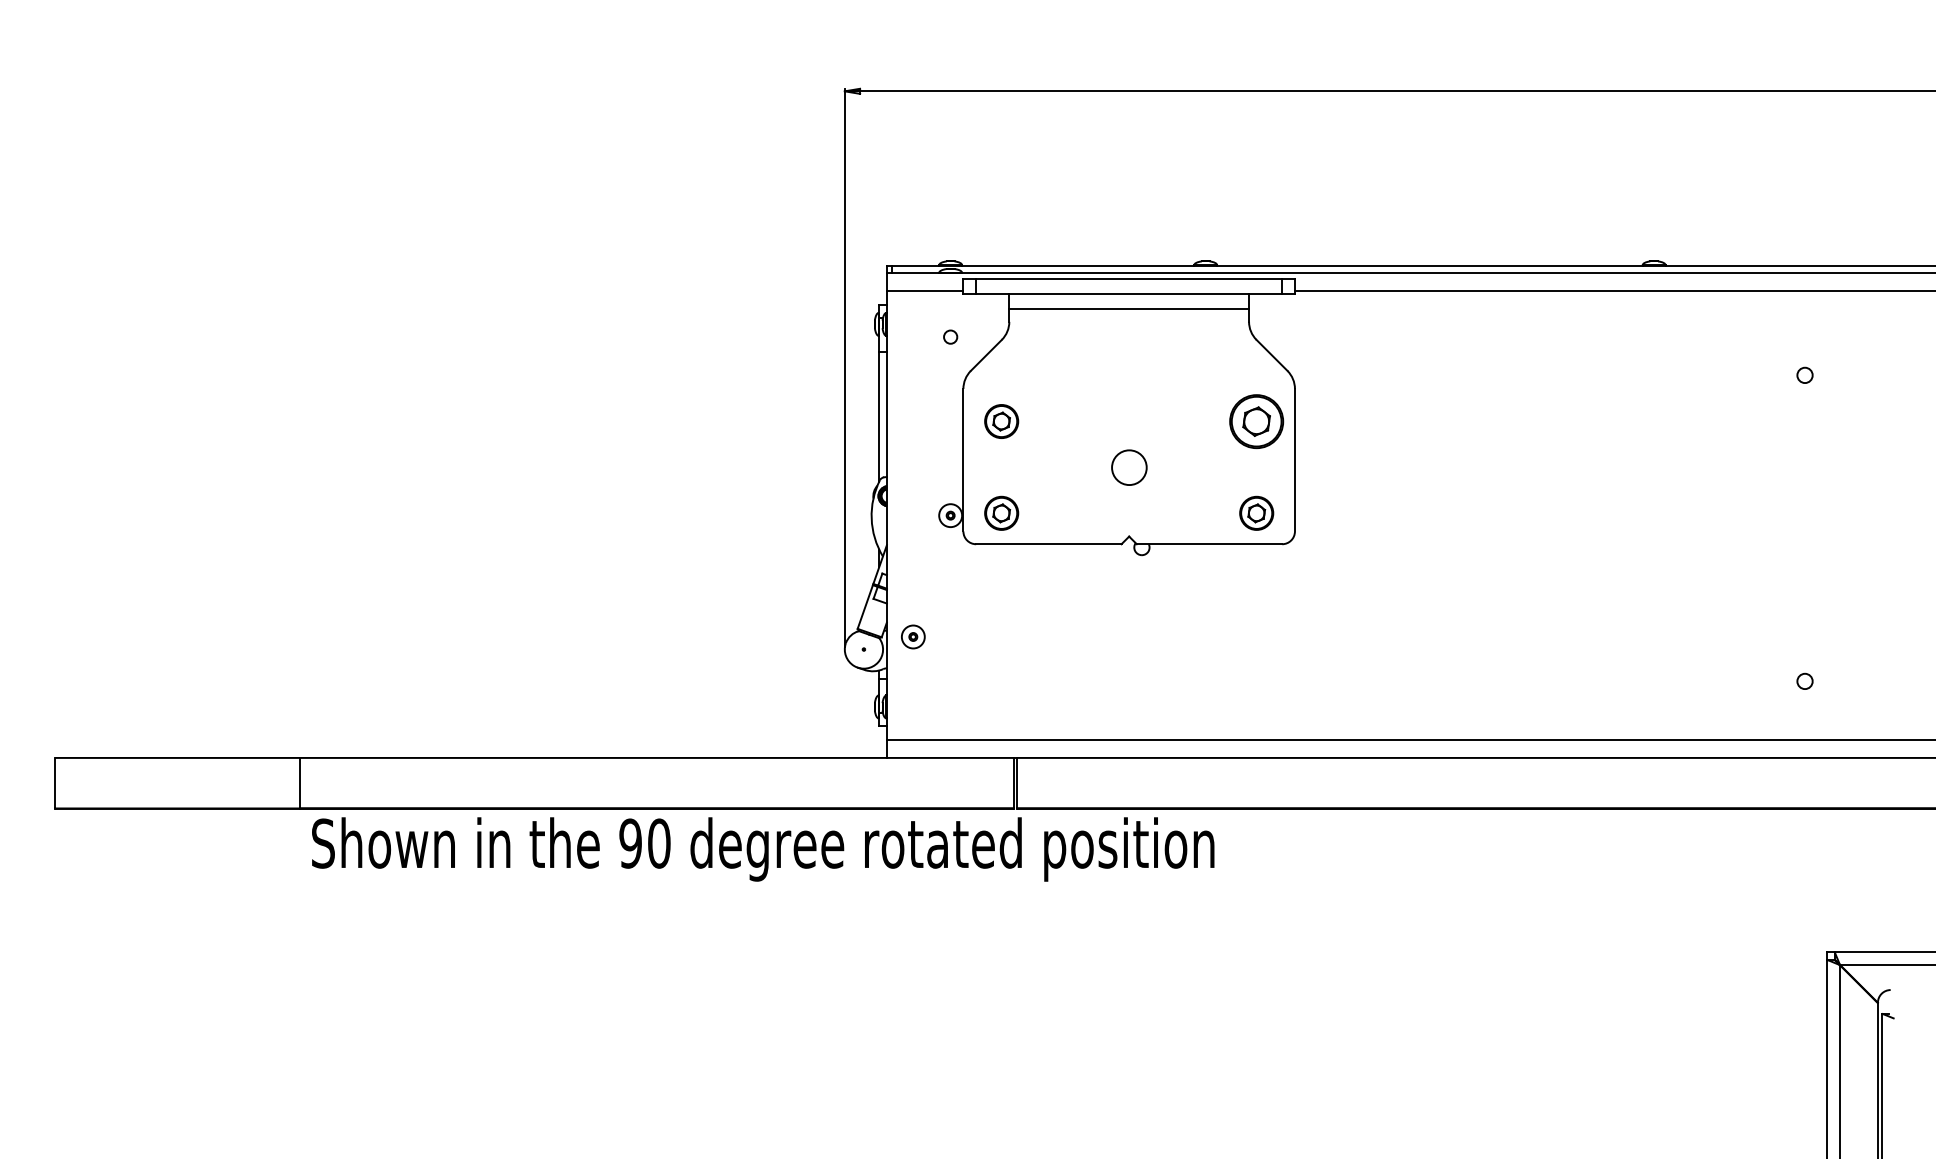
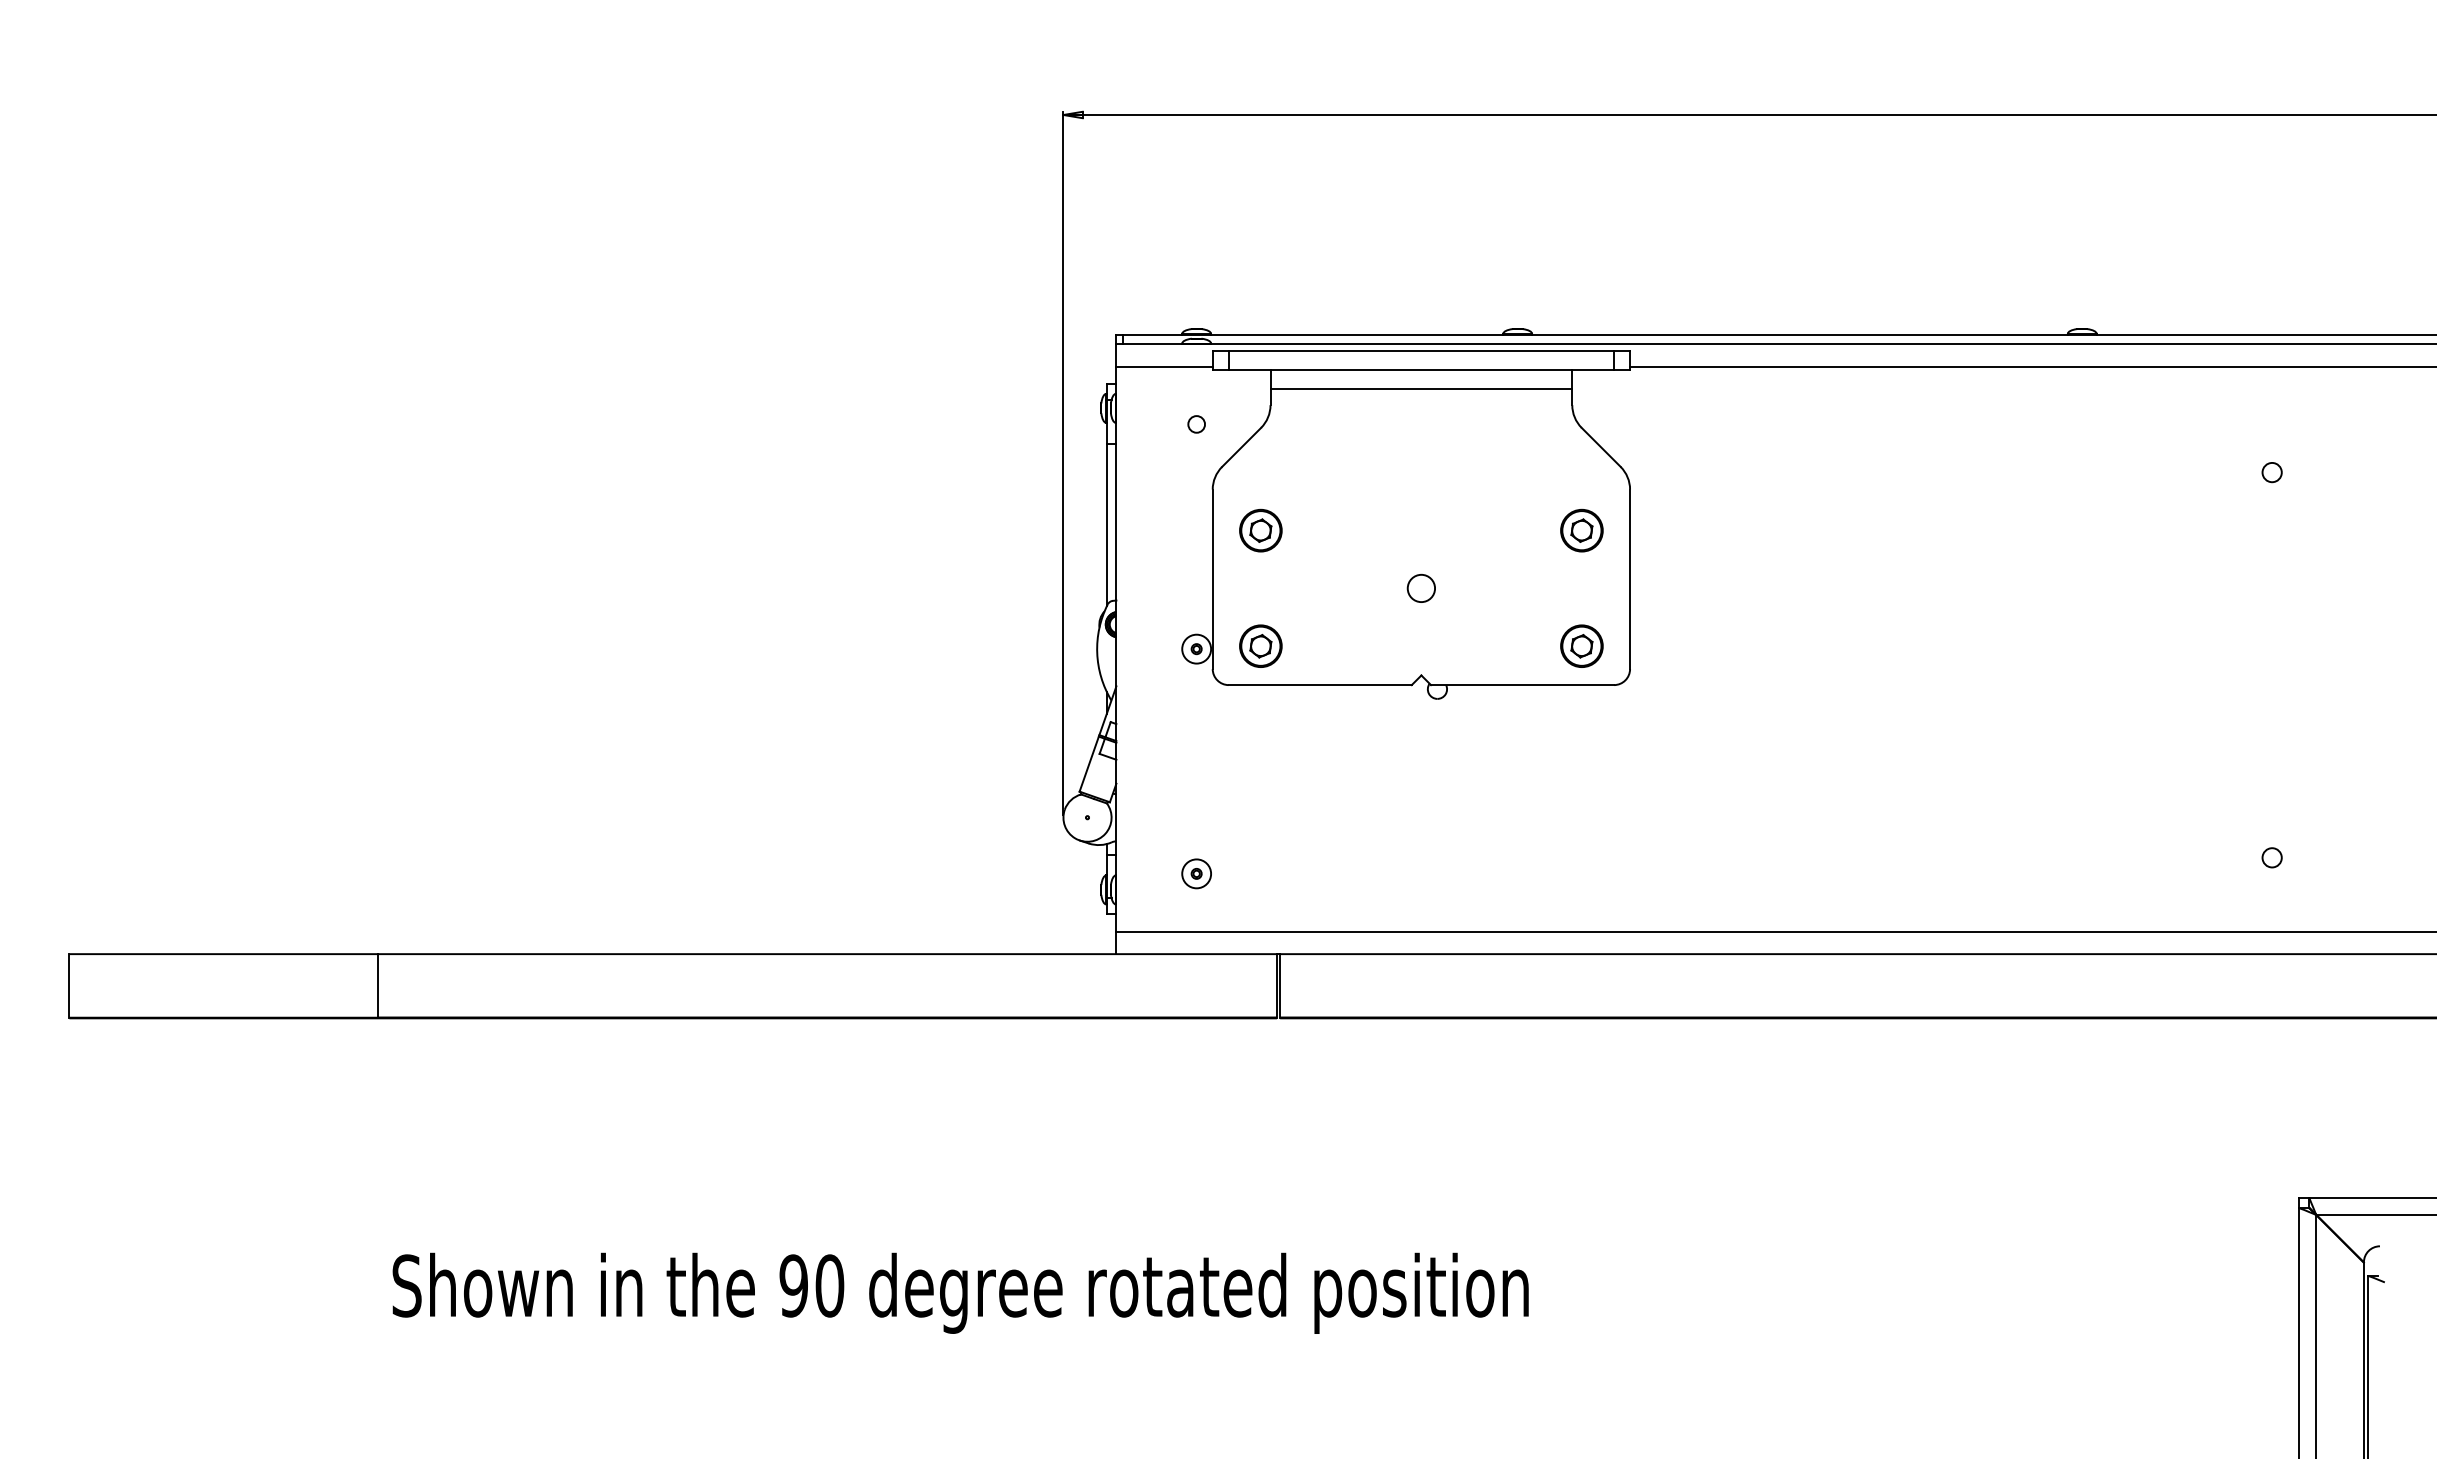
part: (1256, 421) -> (1581, 530), size x0.62
circle: (1128, 466) -> (1420, 587), size x0.62
part: (913, 636) -> (1196, 873), moved
text: (763, 848) -> (960, 1292), moved

